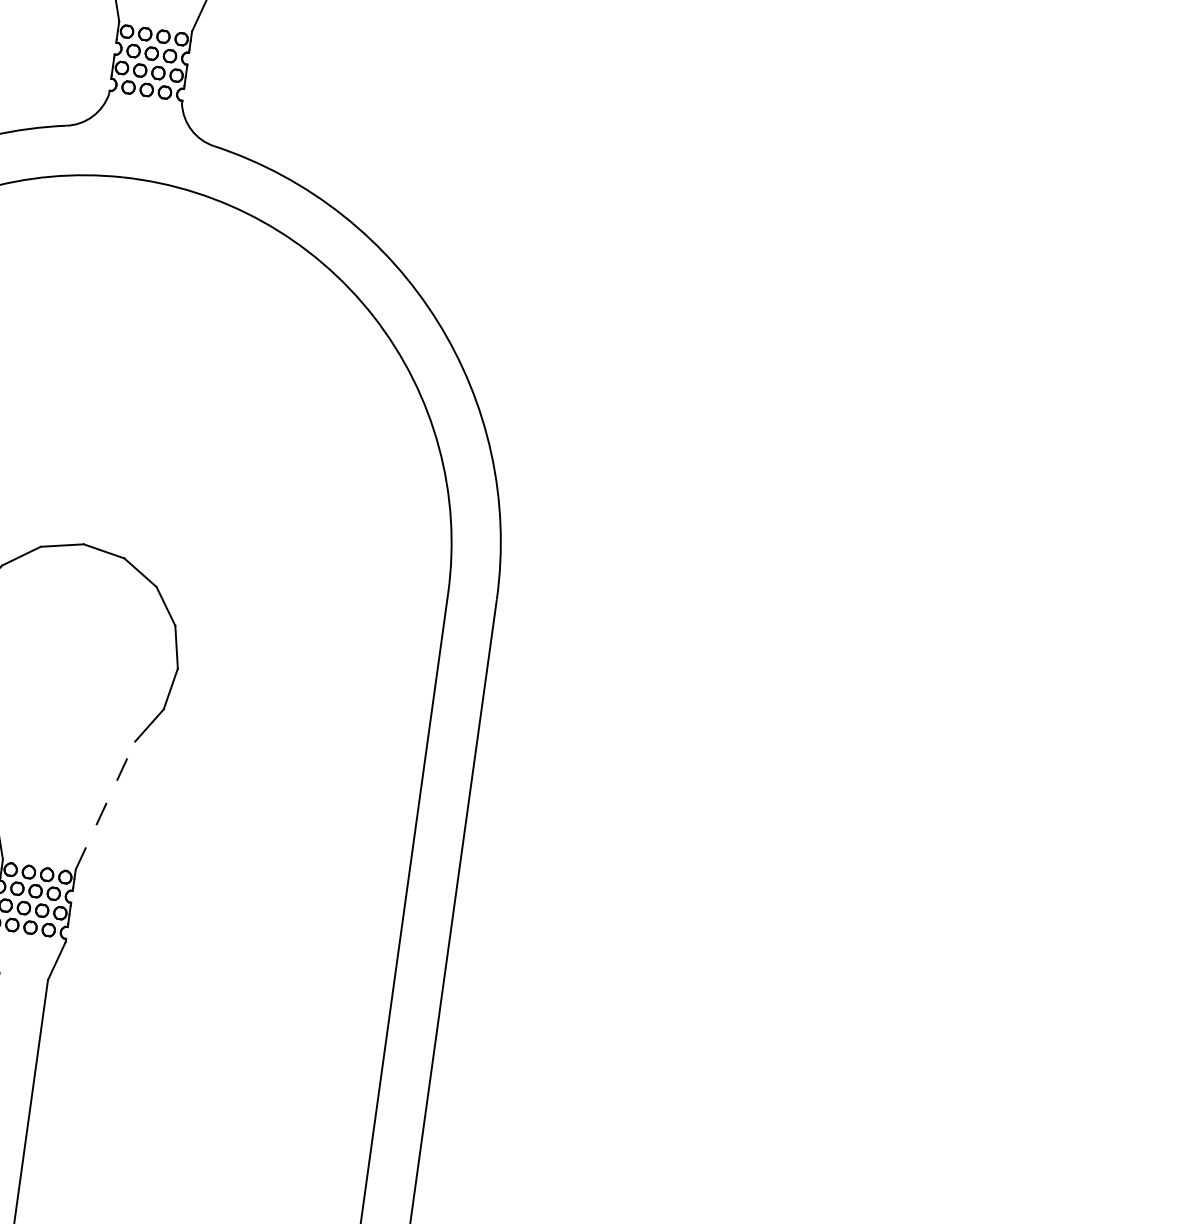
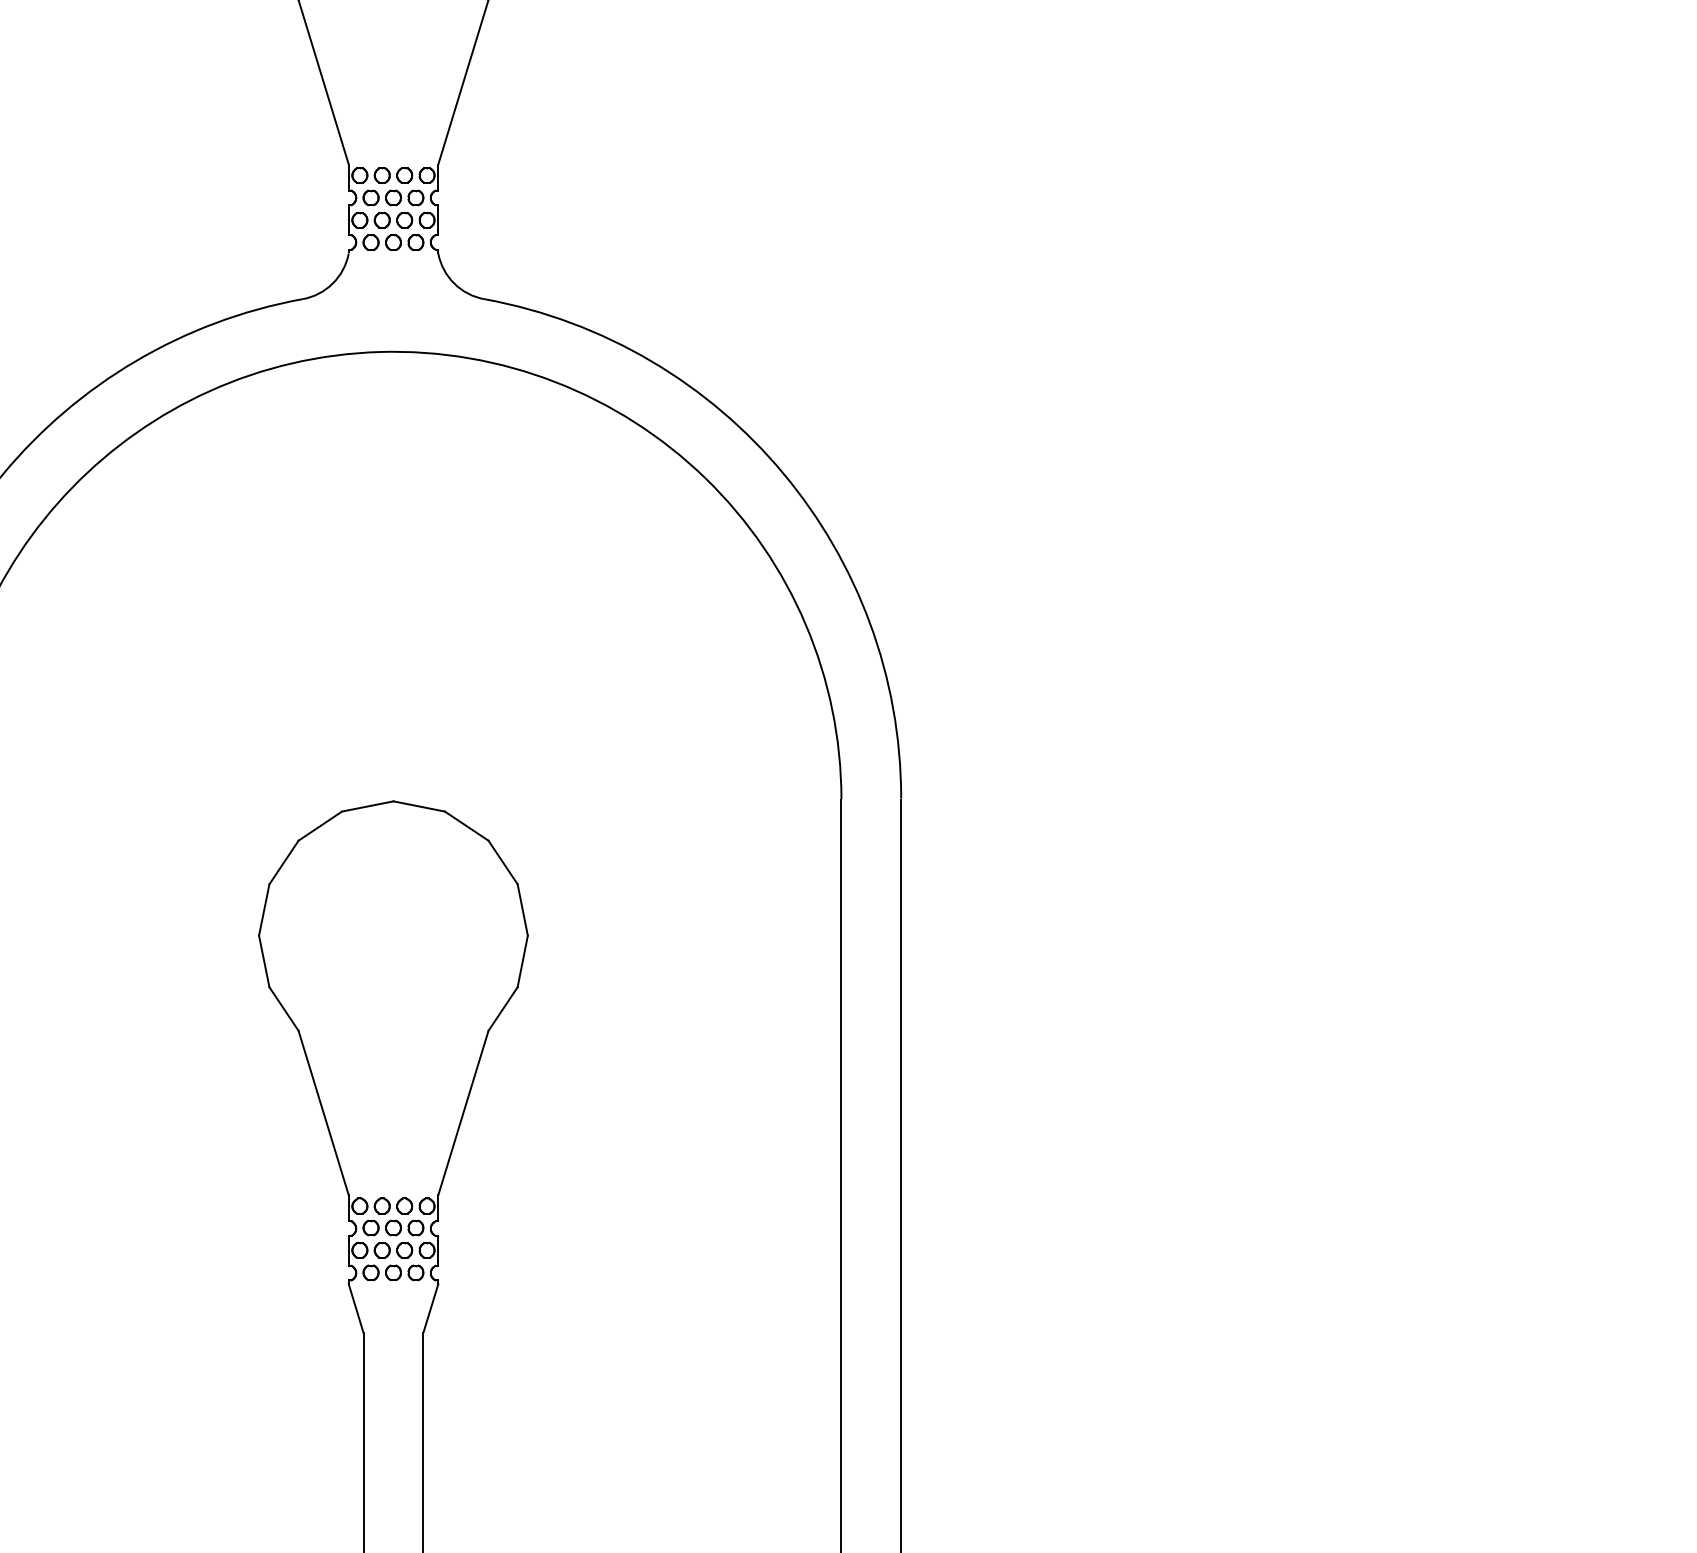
line: (105, 806) -> (463, 1113), dashed -> solid

